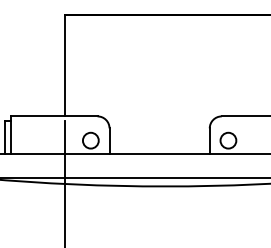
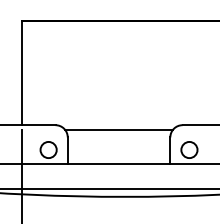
line: (159, 121) -> (118, 130), added

